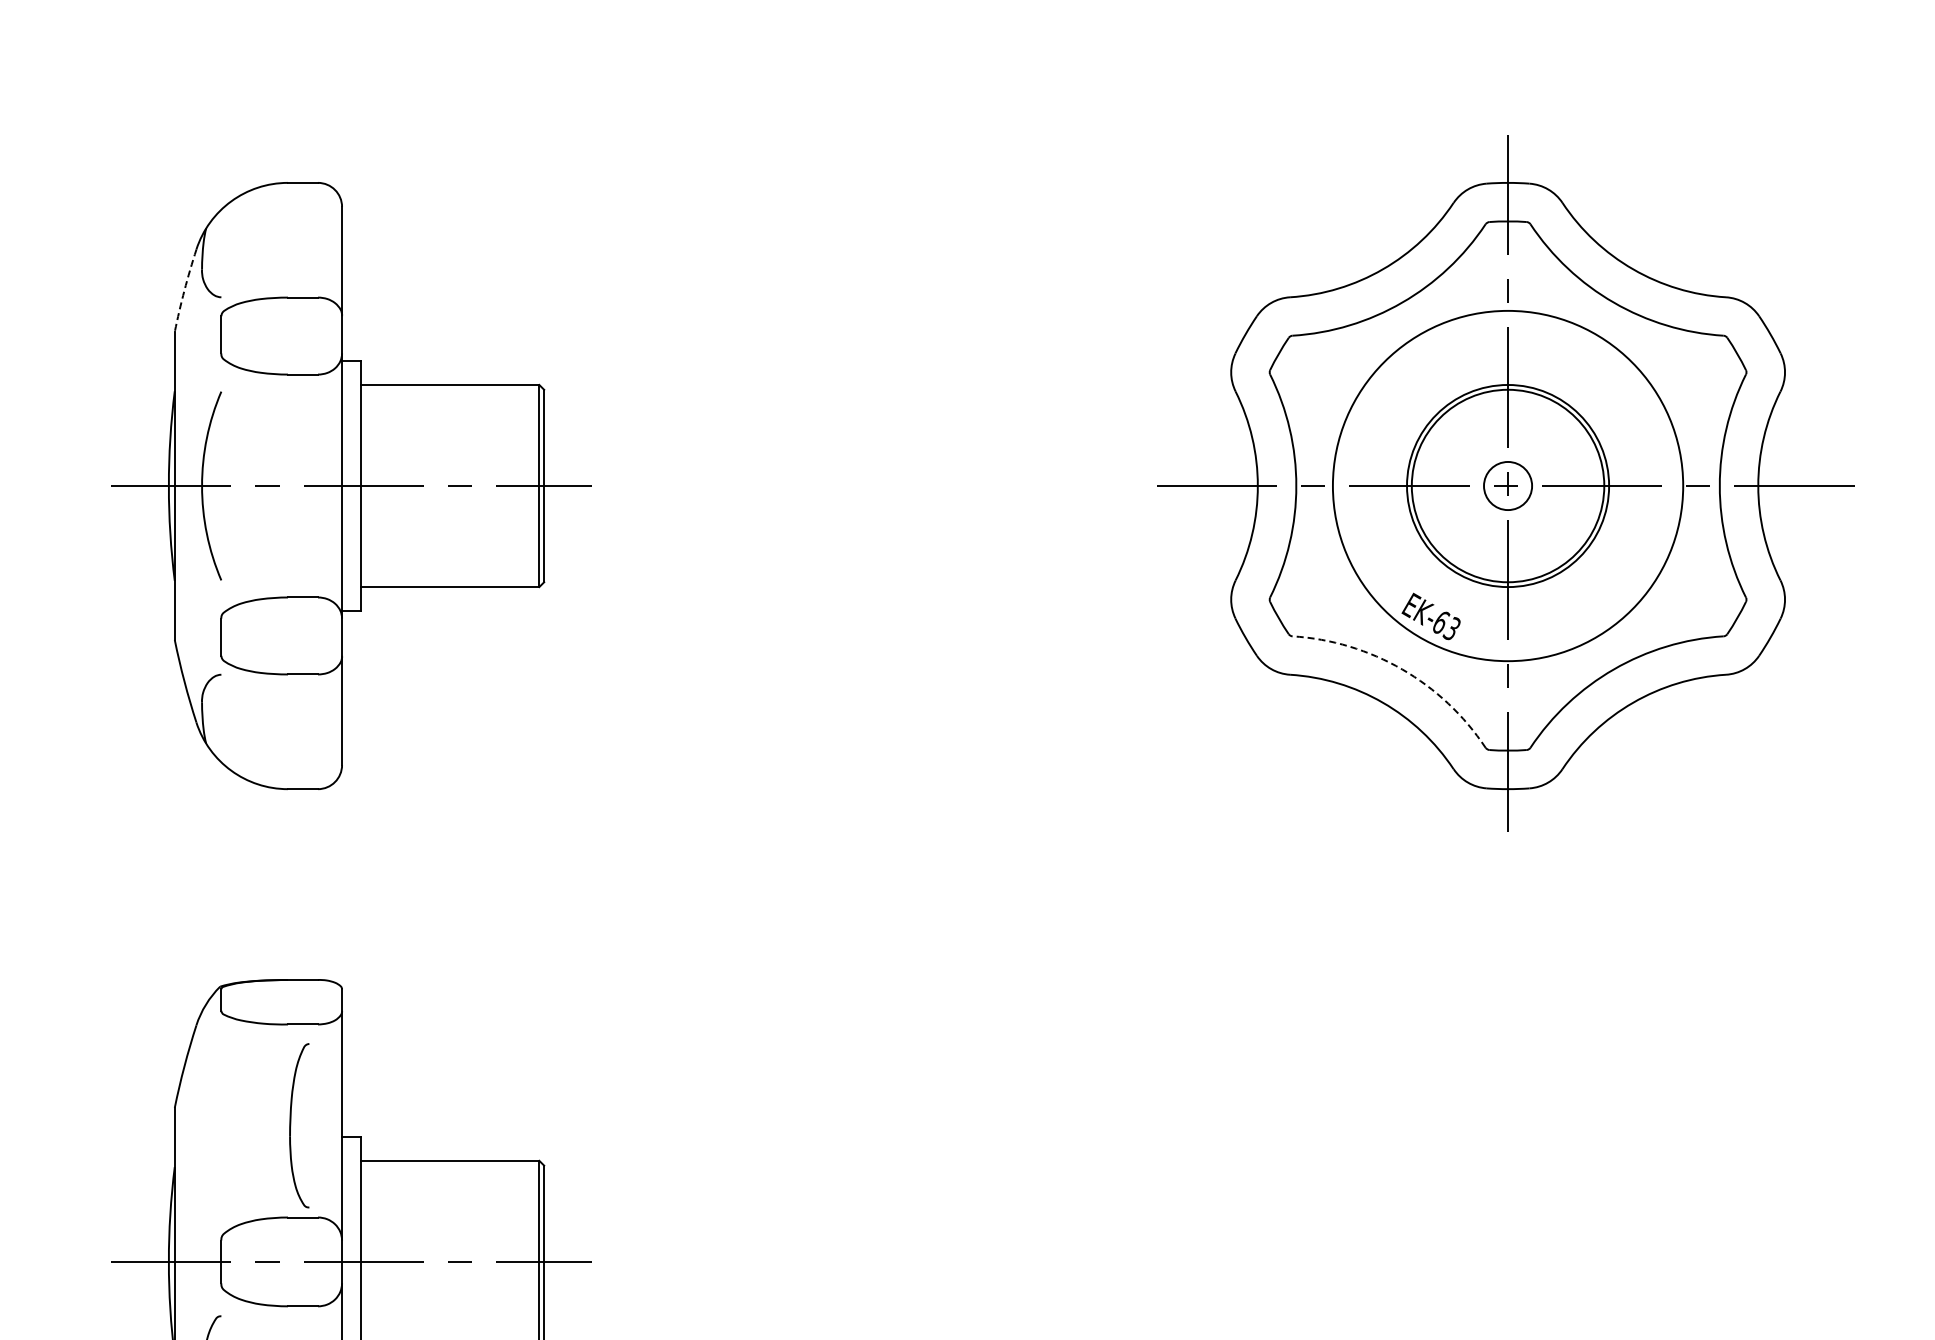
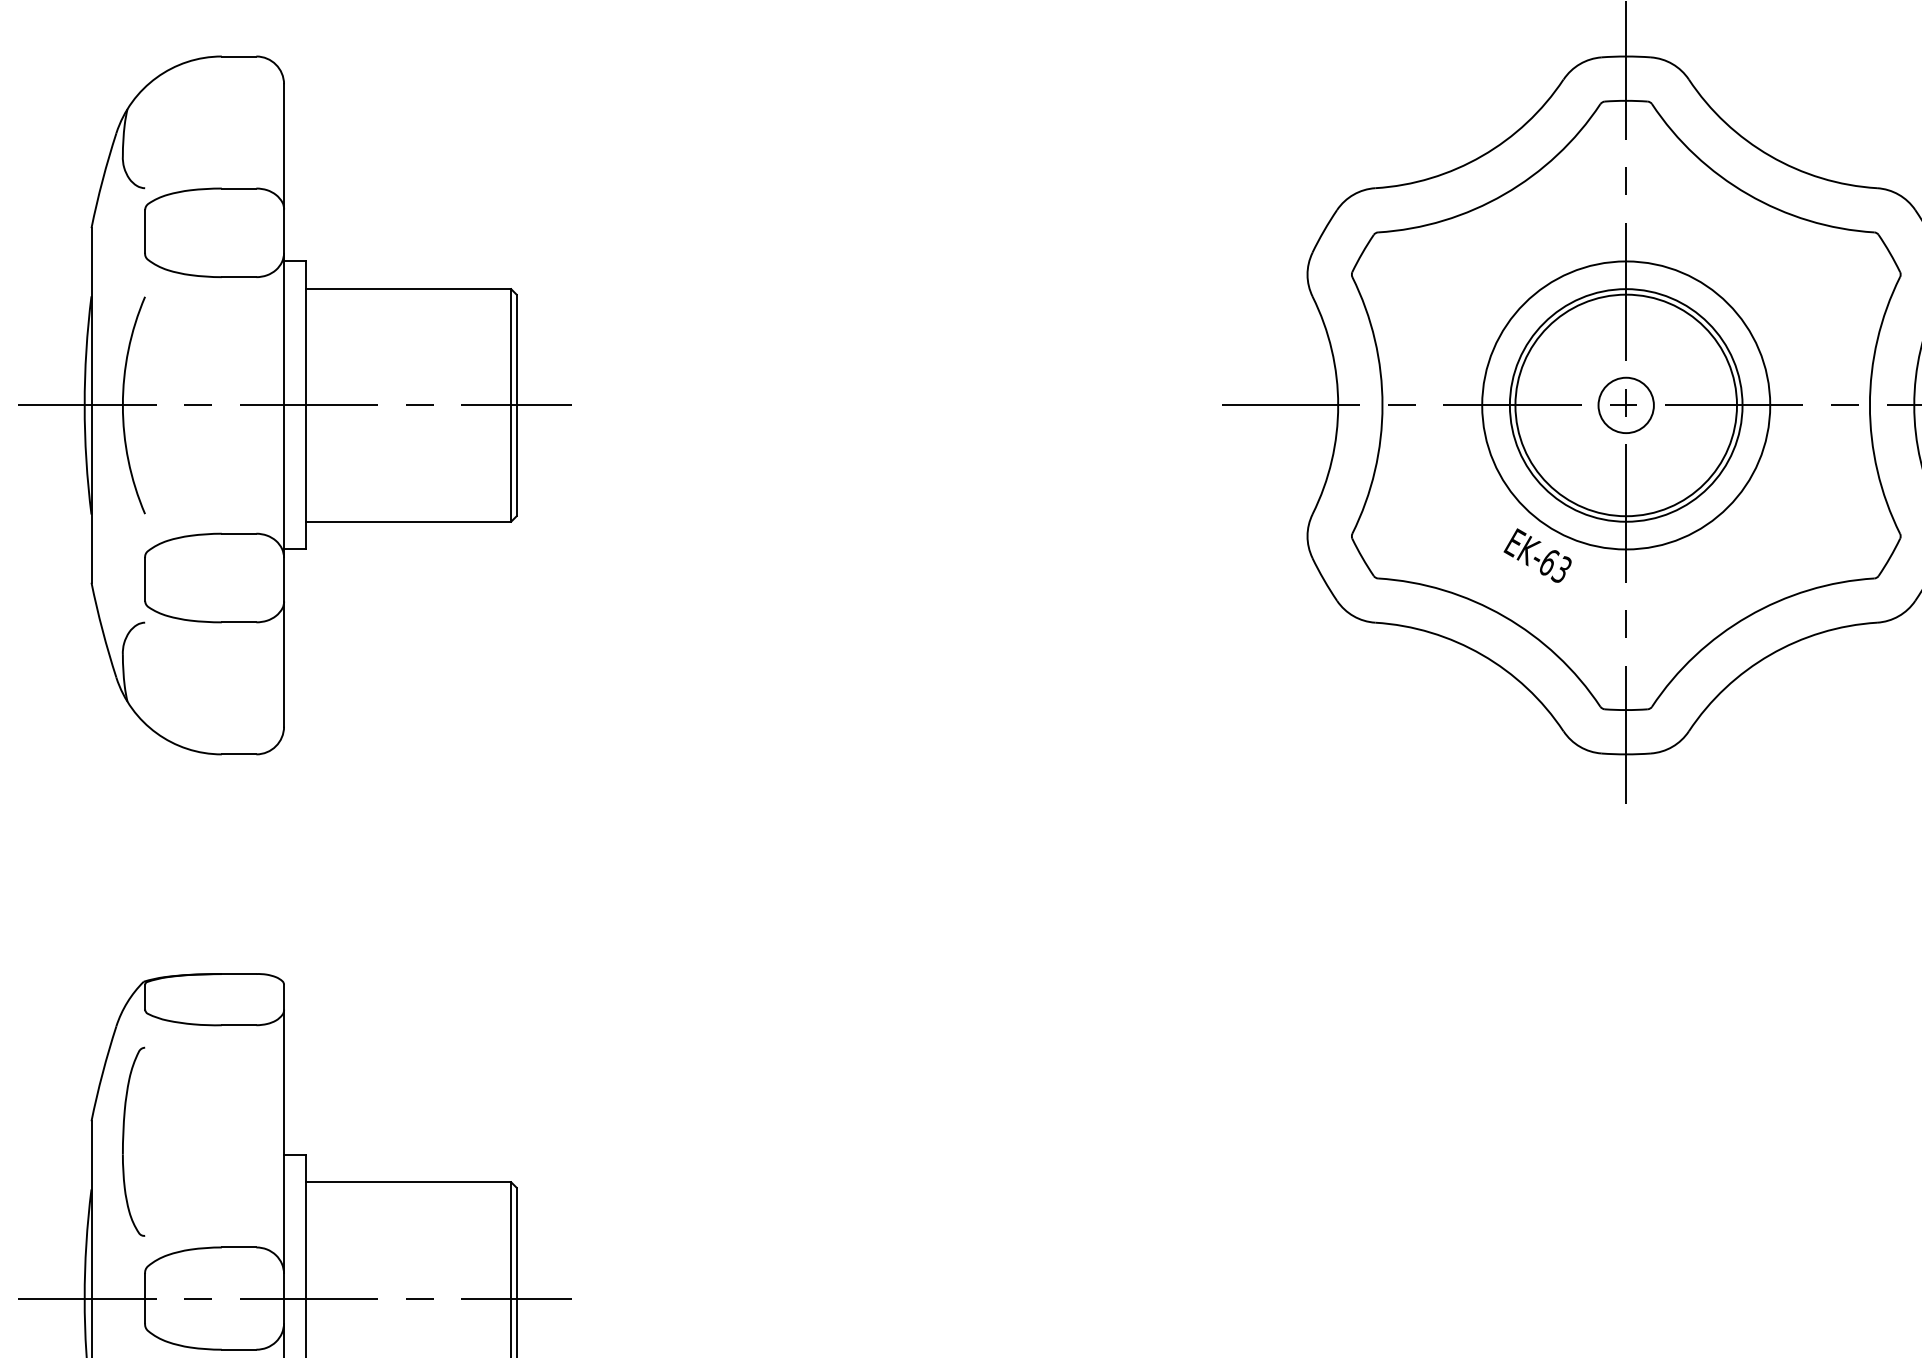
arc: (184, 290) -> (102, 180), dashed -> solid
circle: (1507, 485) -> (1625, 404), size x0.71
arc: (1402, 669) -> (1504, 616), dashed -> solid
part: (291, 1125) -> (124, 1141), moved

